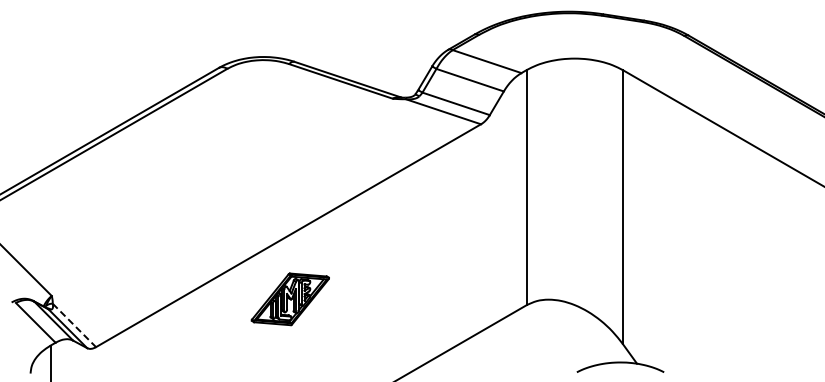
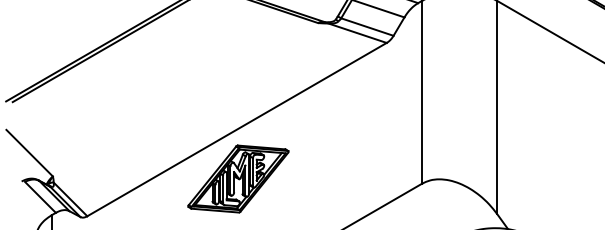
part: (290, 299) -> (238, 179), size x1.67
line: (74, 325) -> (70, 199), dashed -> solid

